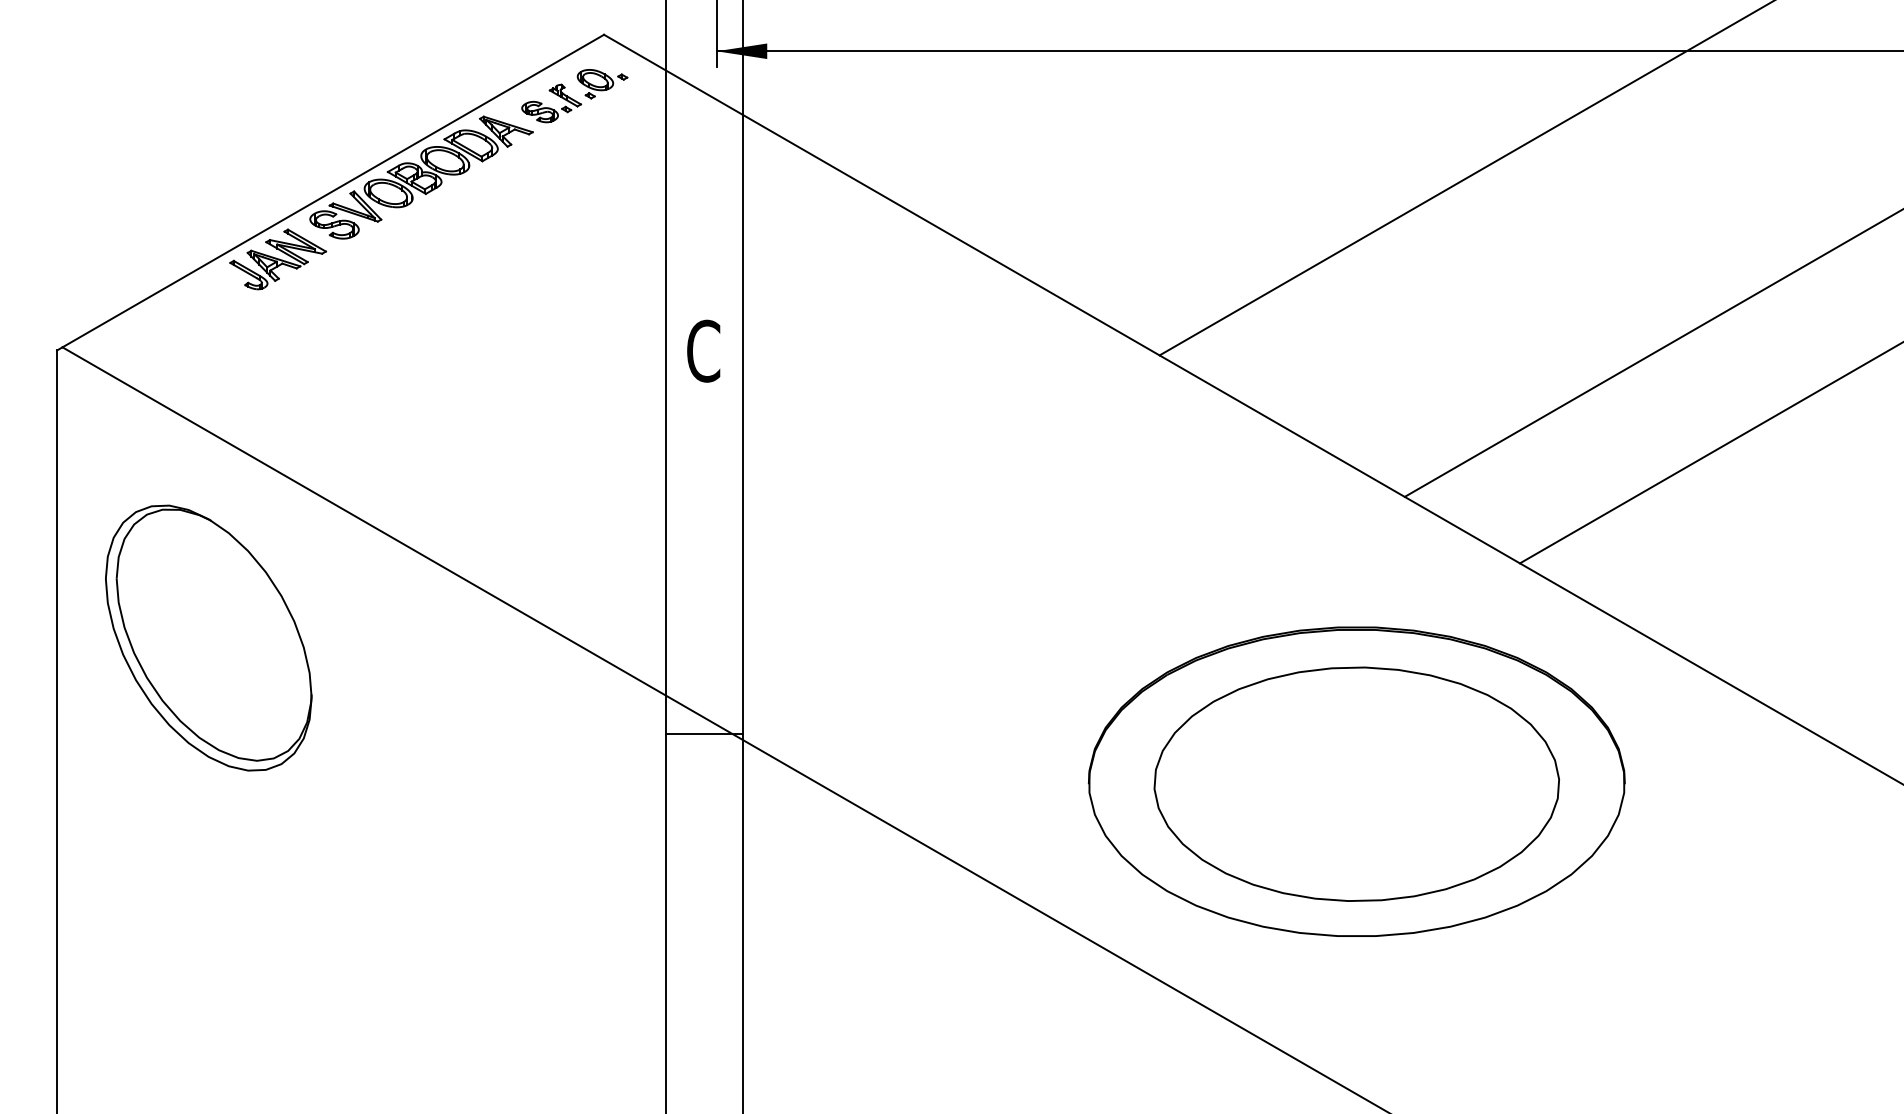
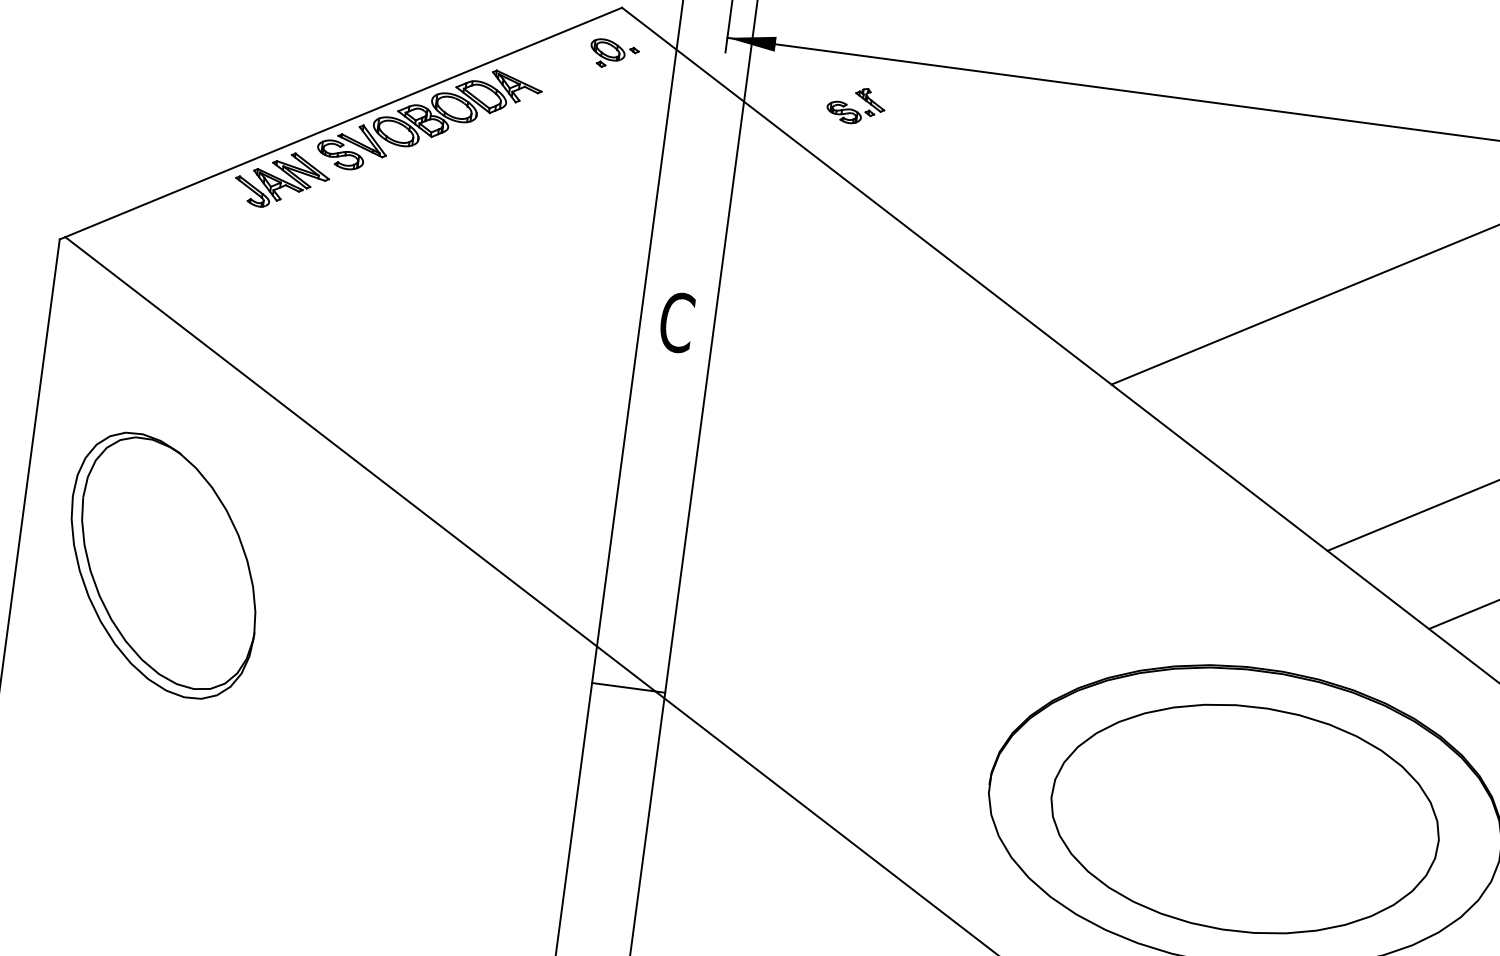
part: (551, 103) -> (856, 105), moved
part: (208, 637) -> (163, 565), moved

